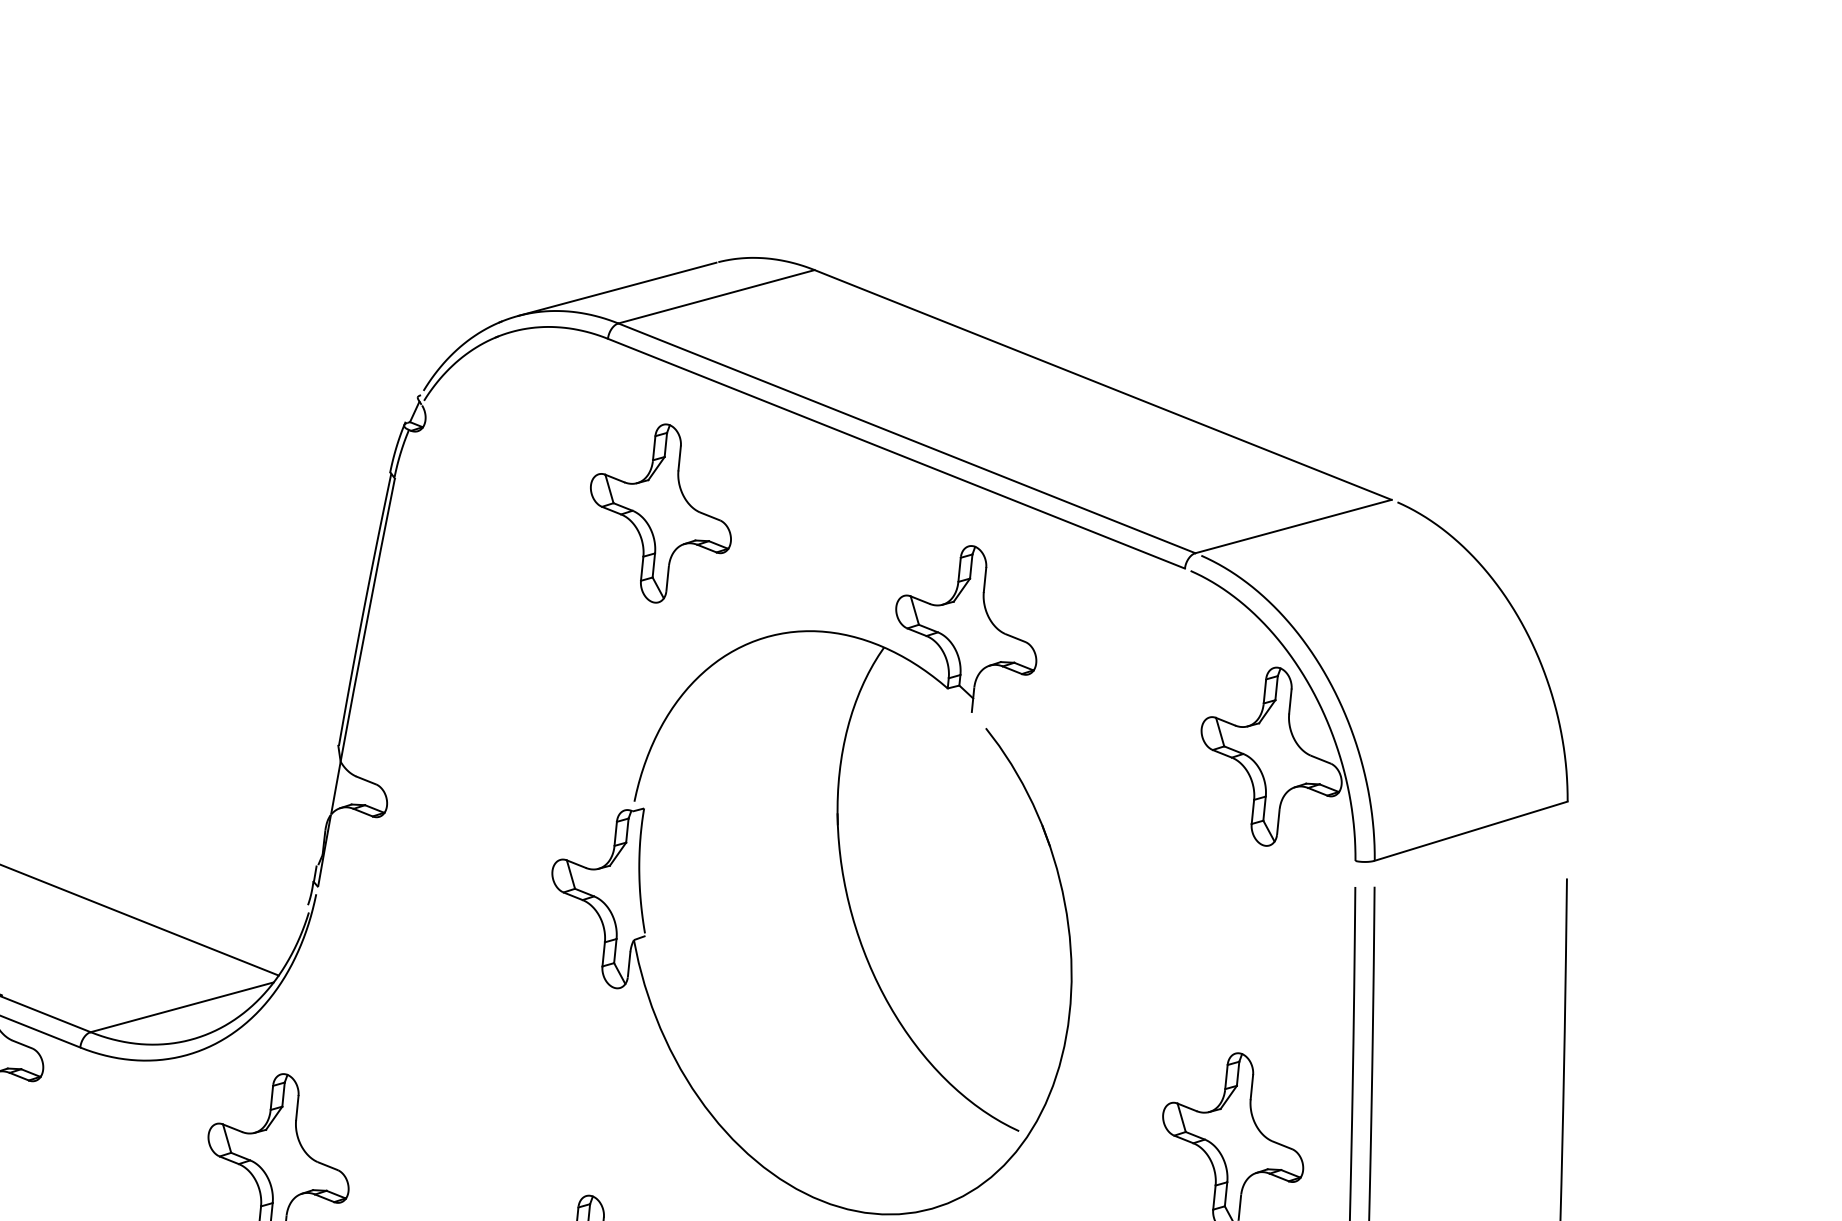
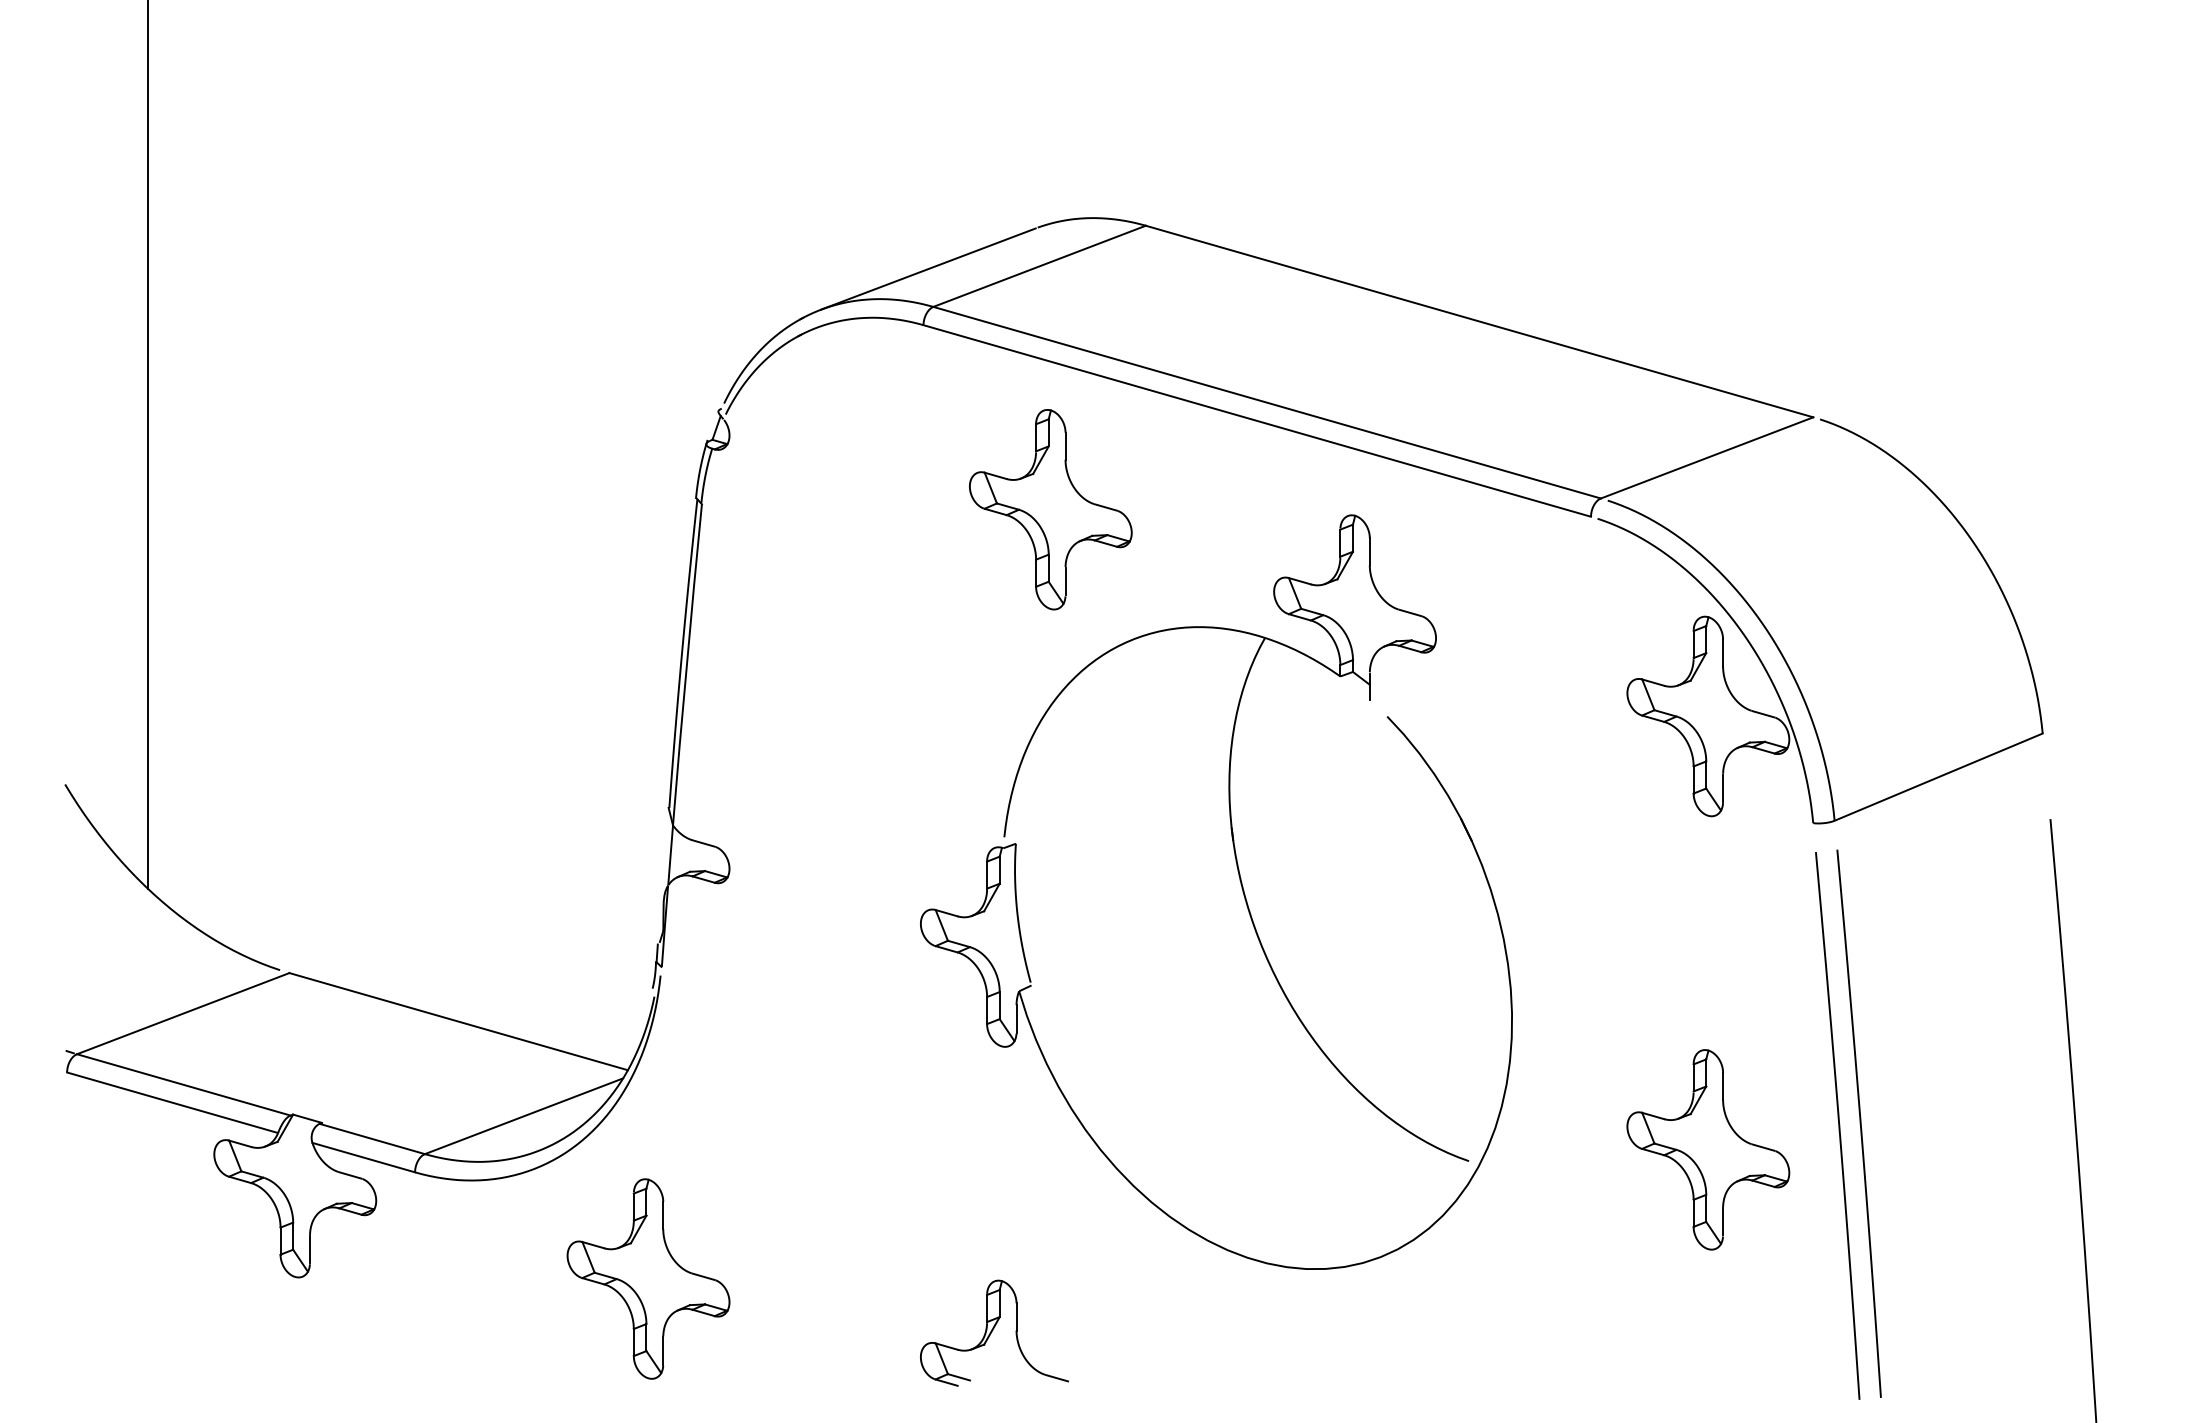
part: (660, 513) -> (1050, 509), moved

